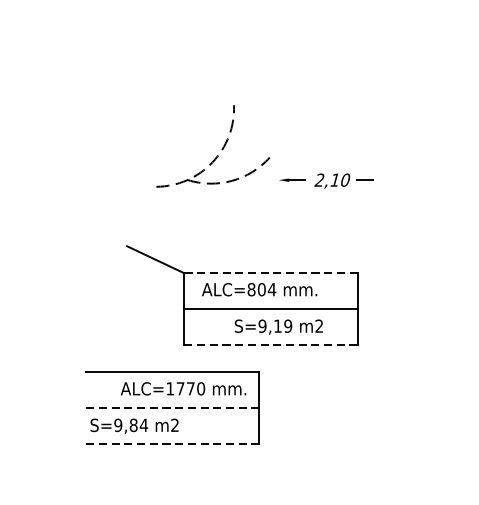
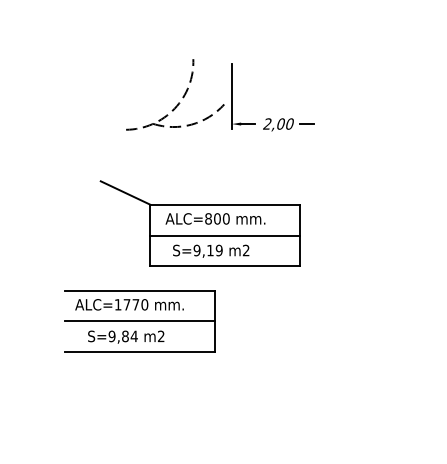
line: (279, 147) -> (232, 95), added
text: (334, 179) -> (280, 123), 2,10 -> 2,00
line: (271, 273) -> (225, 204), dashed -> solid
text: (271, 289) -> (225, 218), ALC=804 -> ALC=800
text: (279, 326) -> (211, 250), moved
line: (271, 344) -> (225, 266), dashed -> solid
text: (183, 388) -> (129, 304), moved
line: (173, 408) -> (140, 321), dashed -> solid
text: (134, 425) -> (126, 336), moved
line: (173, 443) -> (140, 352), dashed -> solid

